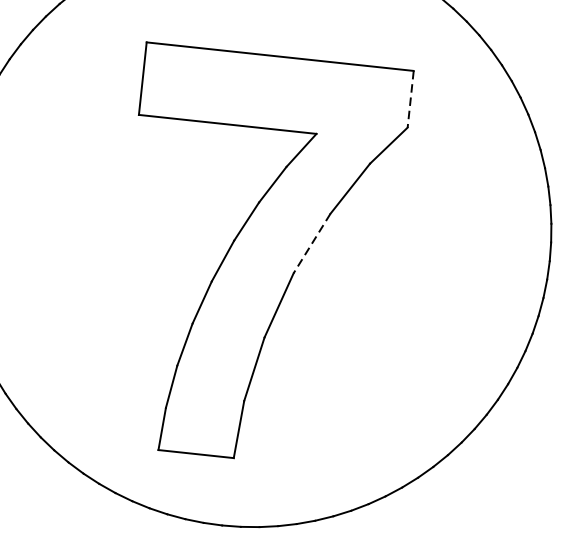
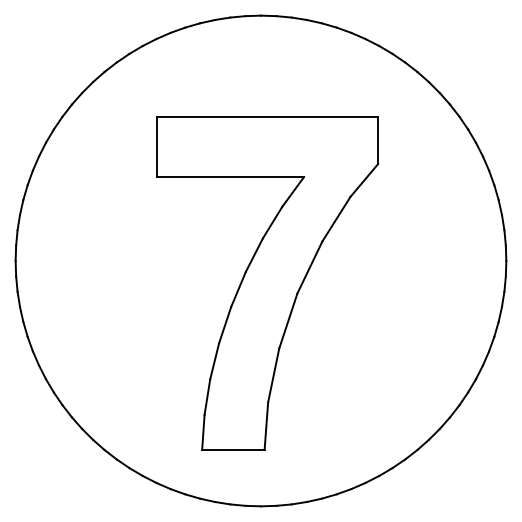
line: (411, 99) -> (378, 140), dashed -> solid
line: (311, 243) -> (309, 267), dashed -> solid

